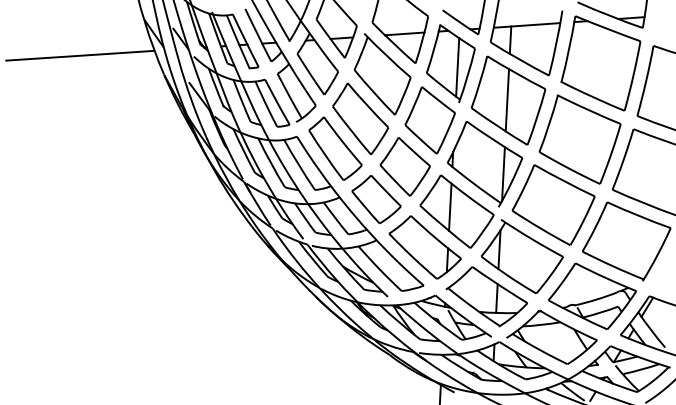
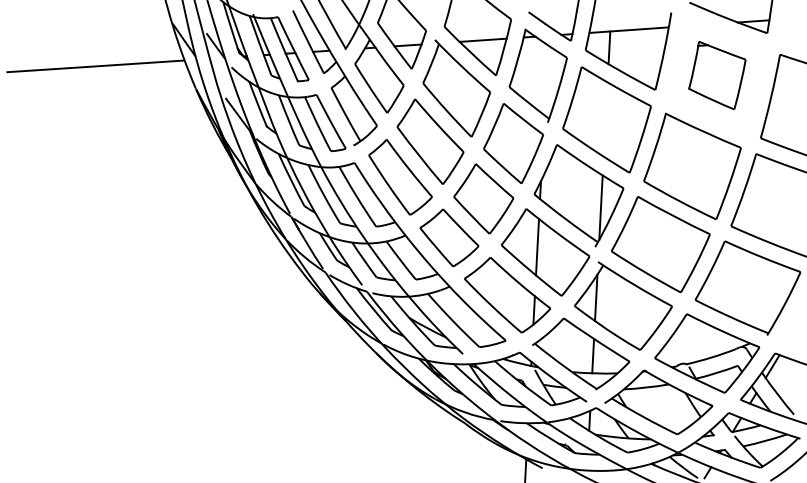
part: (601, 63) -> (717, 75), size x0.6
line: (457, 67) -> (546, 80), removed
line: (507, 100) -> (605, 119), removed

